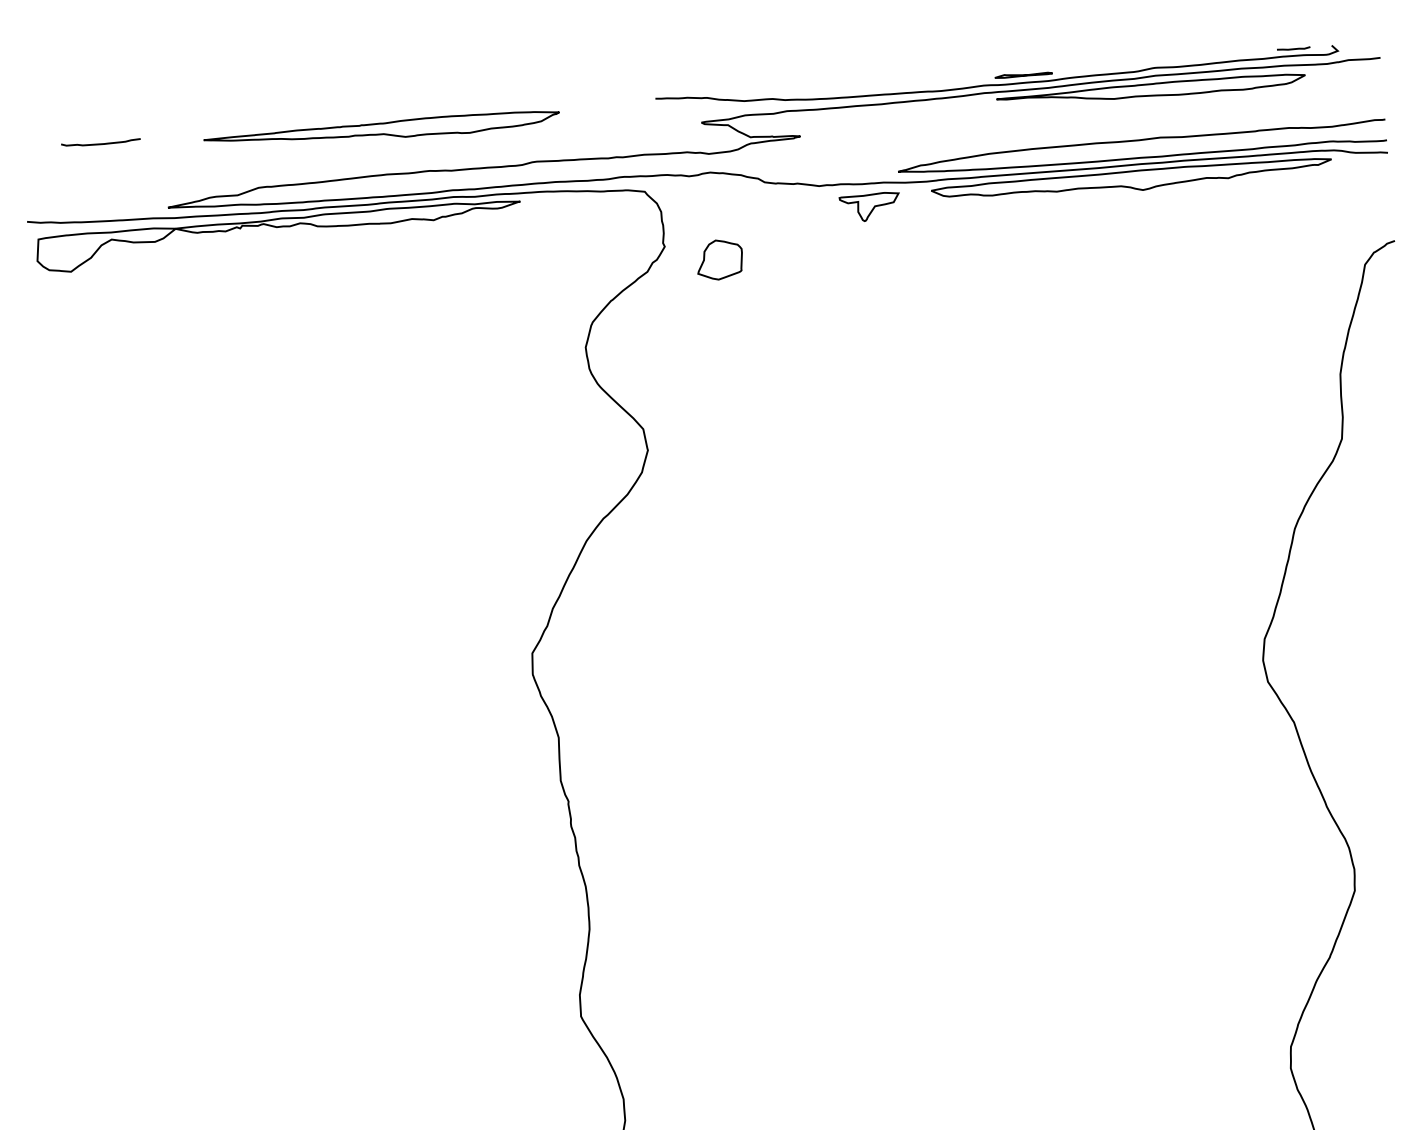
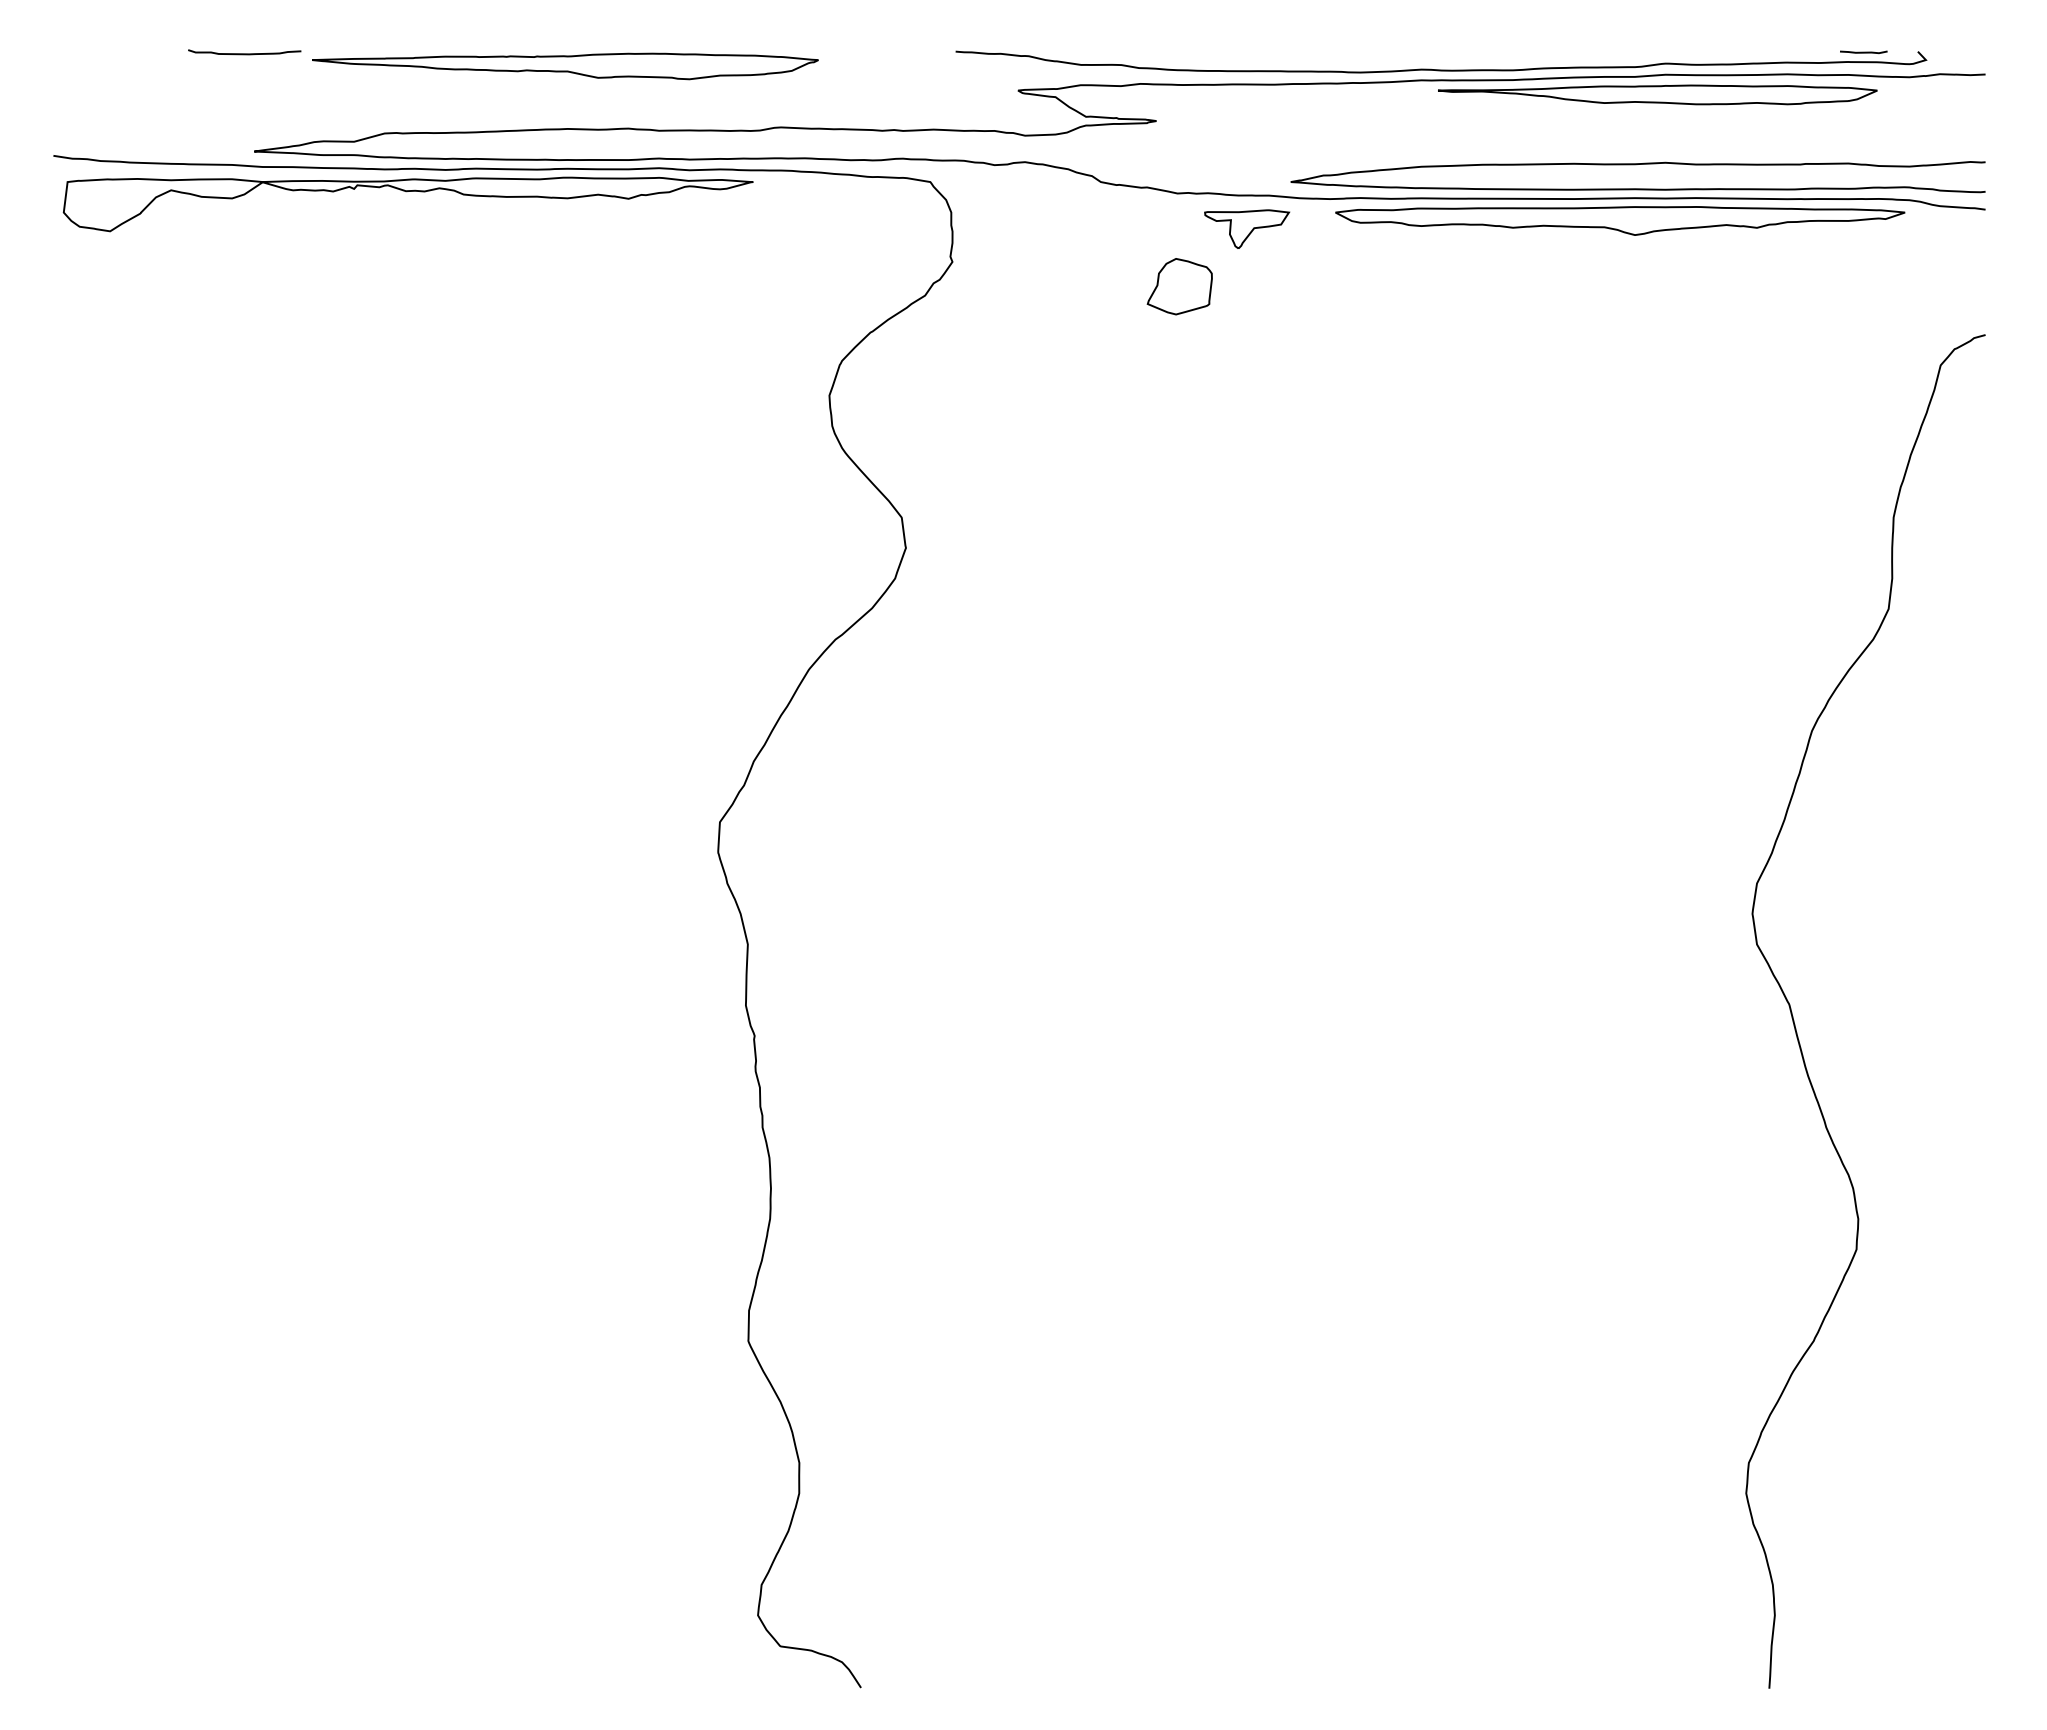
part: (1023, 74) -> (1478, 58), removed
curve: (100, 143) -> (244, 53), moved
part: (719, 259) -> (1179, 286), moved

